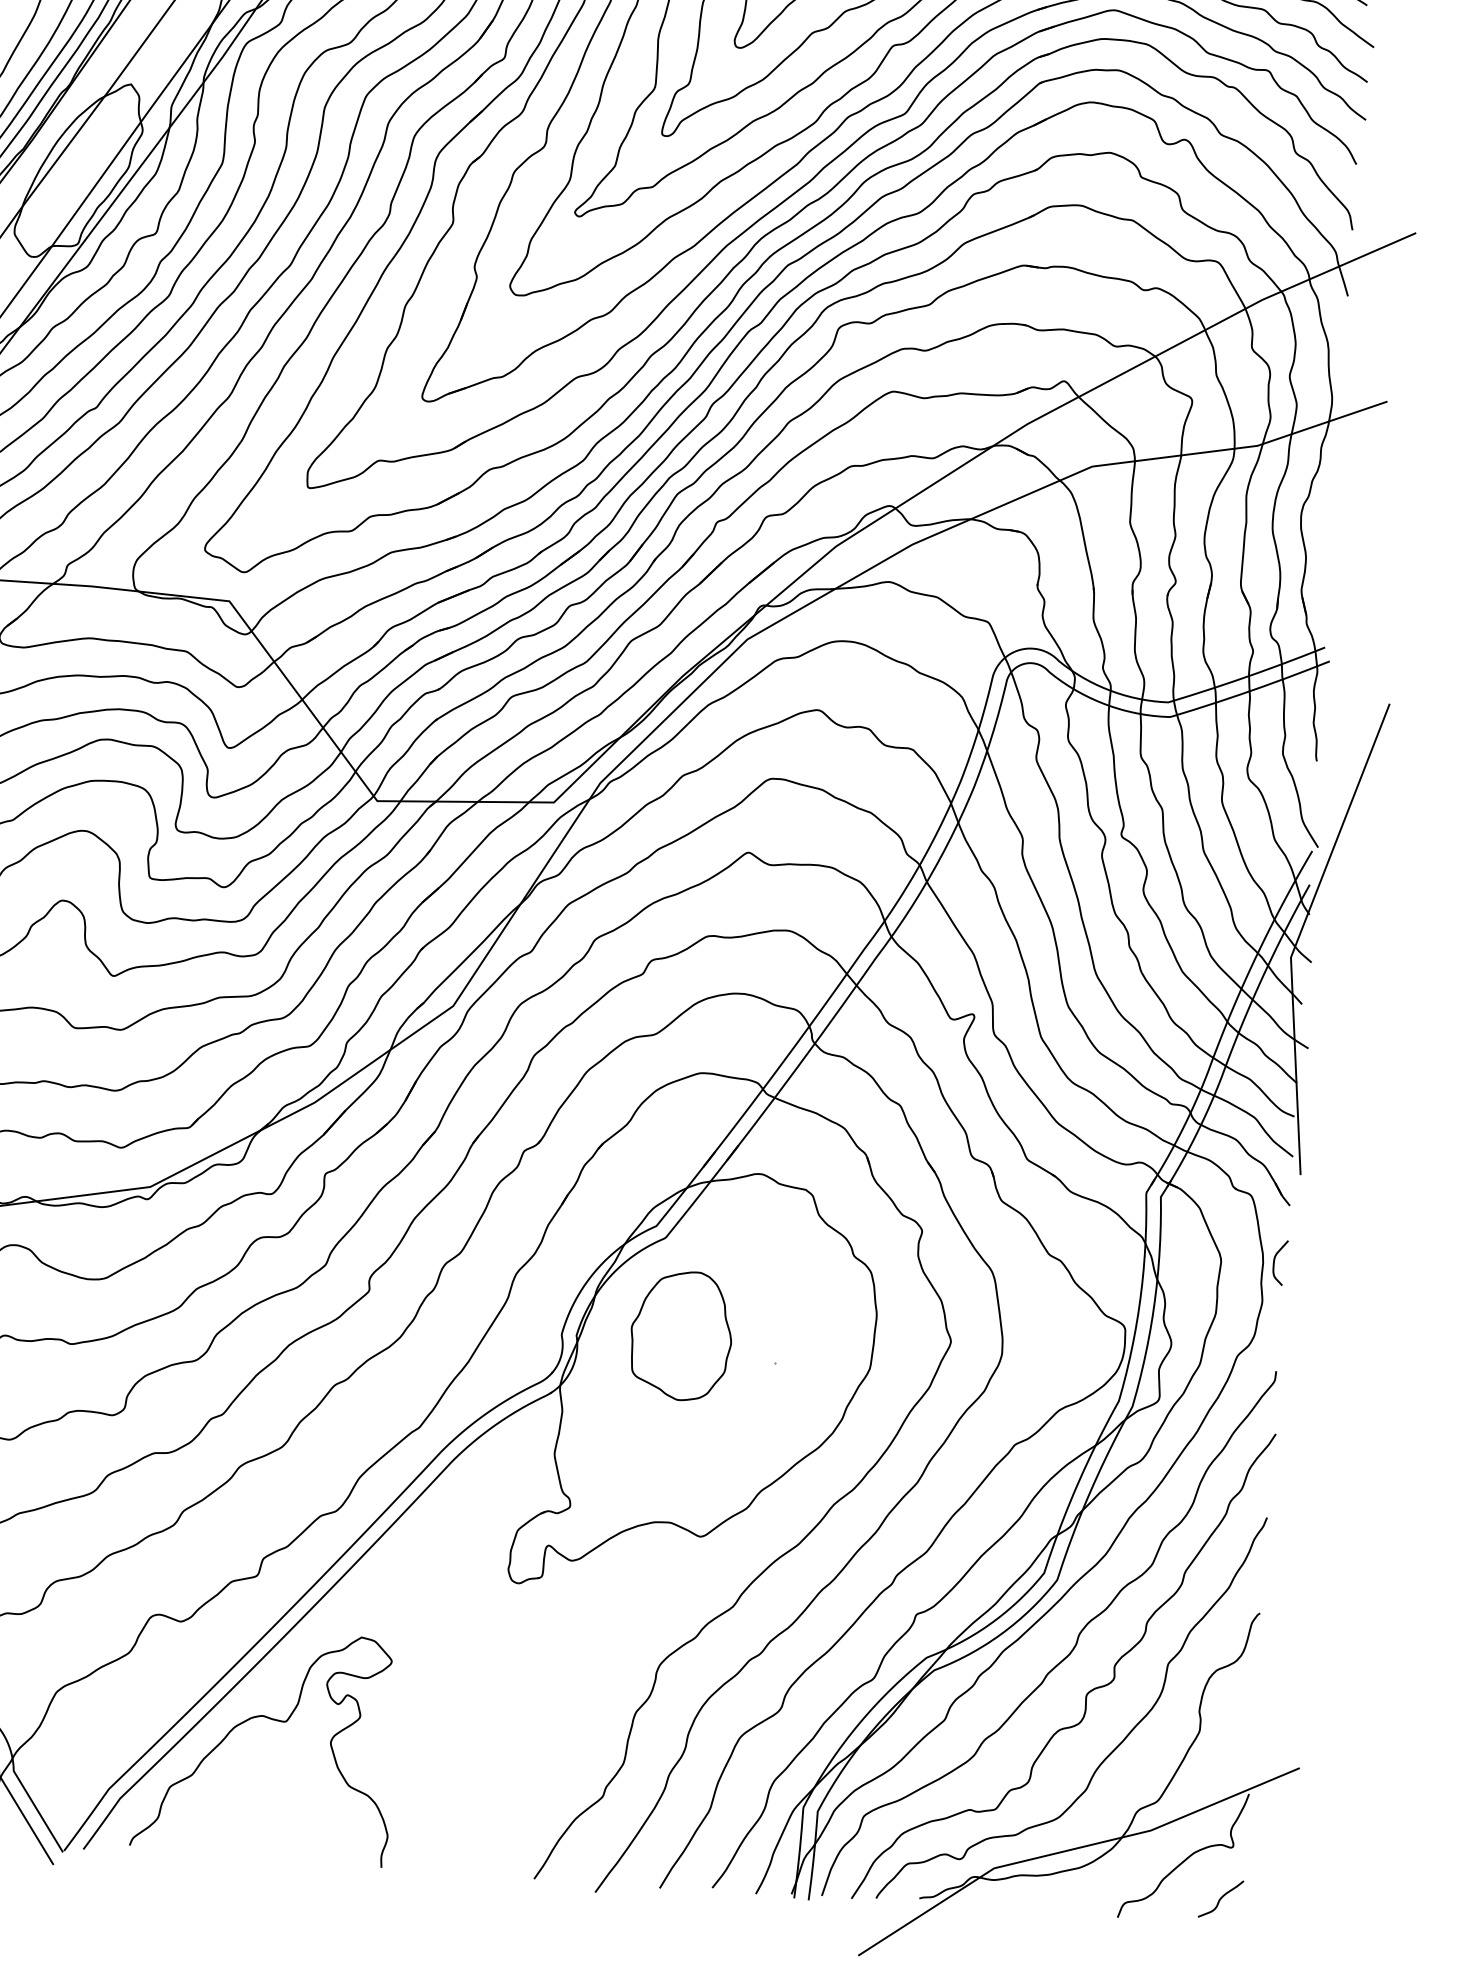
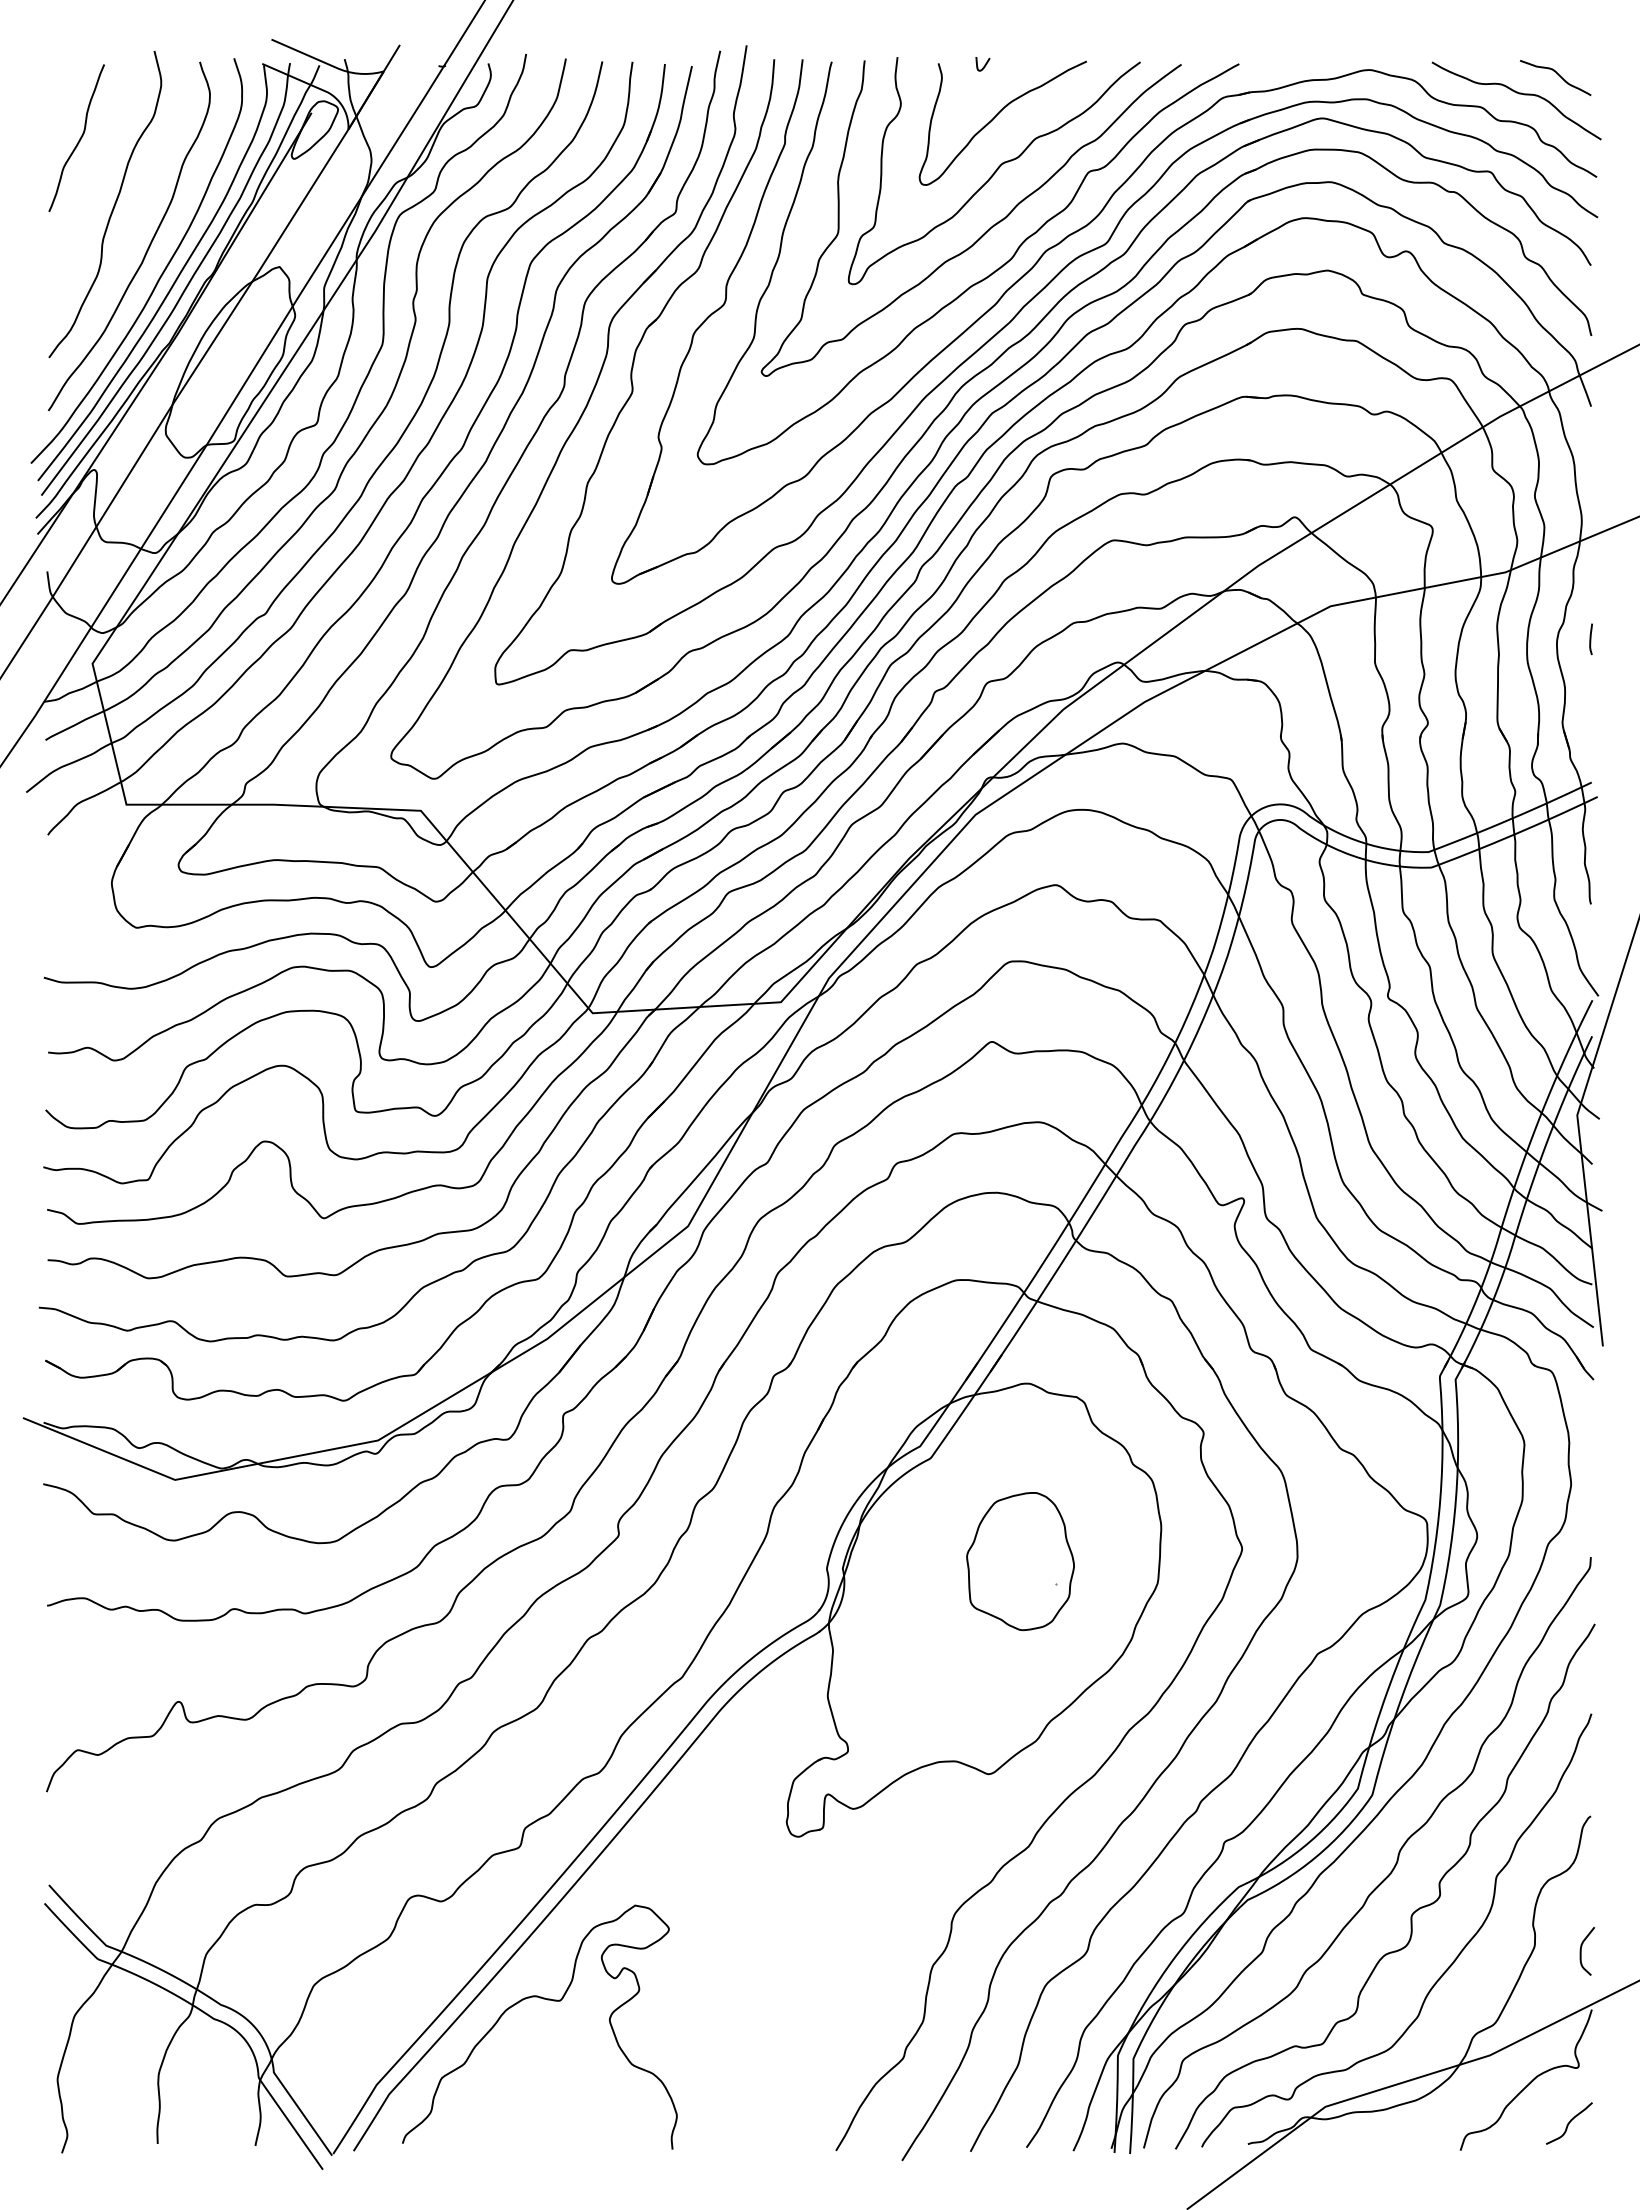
line: (1332, 513) -> (1590, 639), added
curve: (1274, 1262) -> (1581, 1951), moved
part: (681, 1335) -> (1020, 1561), moved

